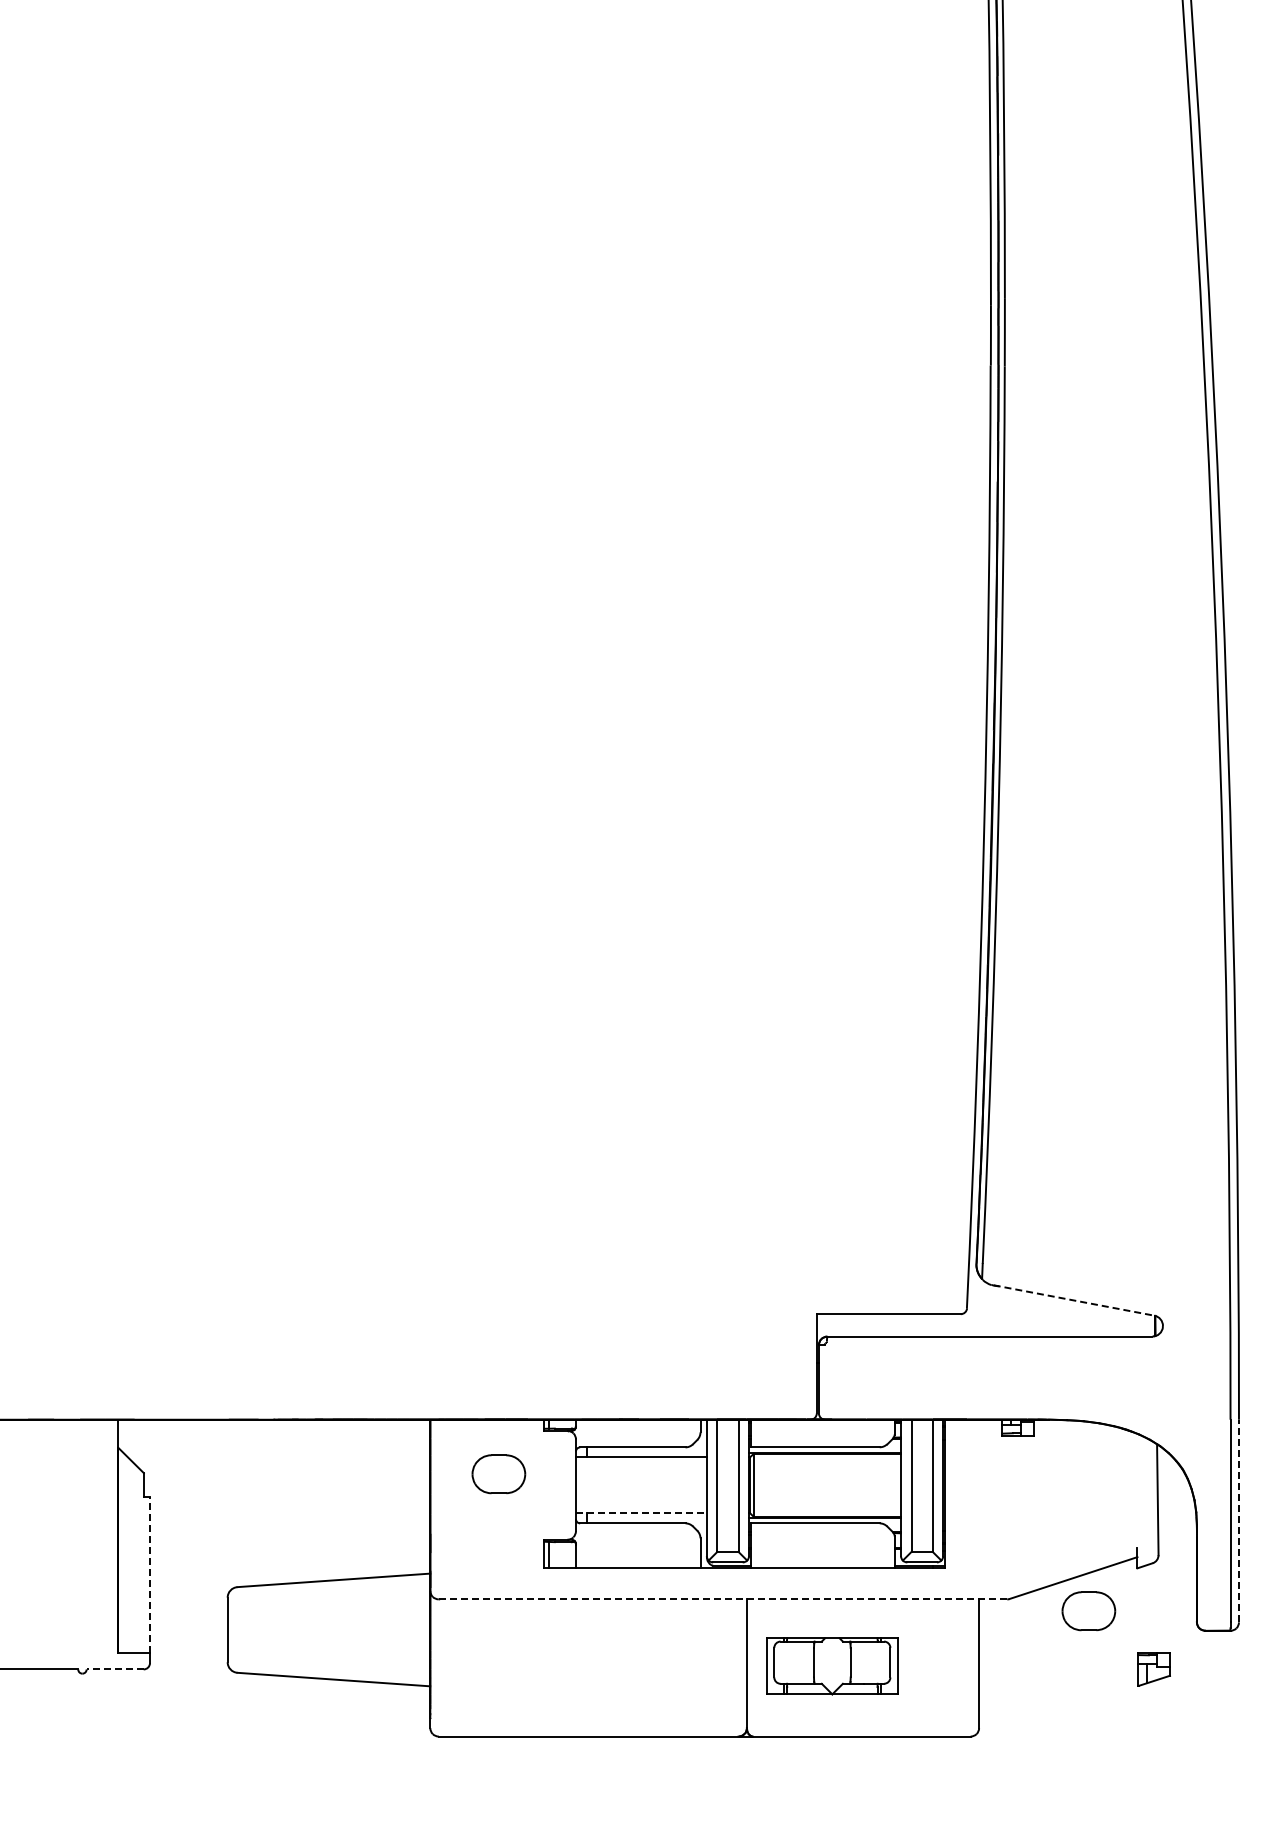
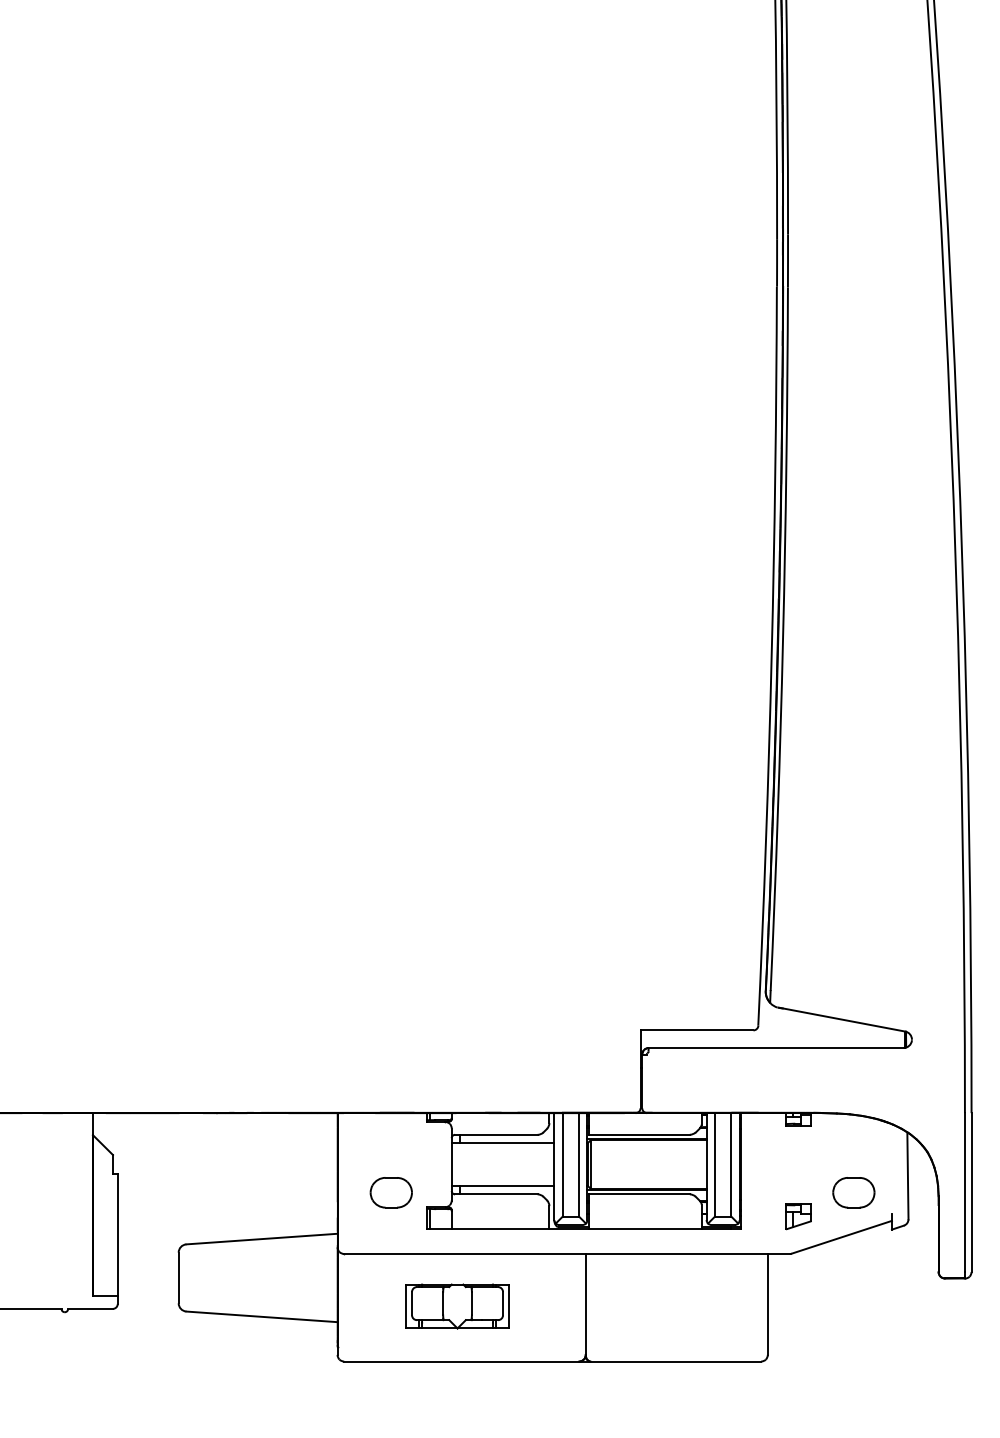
line: (1074, 1300) -> (842, 1019), dashed -> solid
part: (498, 1474) -> (391, 1192), moved
line: (641, 1513) -> (503, 1186), dashed -> solid
line: (1238, 1520) -> (971, 1192), dashed -> solid
line: (150, 1574) -> (118, 1234), dashed -> solid
line: (723, 1599) -> (567, 1254), dashed -> solid
part: (1088, 1611) -> (853, 1192), moved
part: (832, 1666) -> (457, 1306), moved
line: (114, 1669) -> (89, 1308), dashed -> solid
part: (1153, 1669) -> (797, 1216), moved

